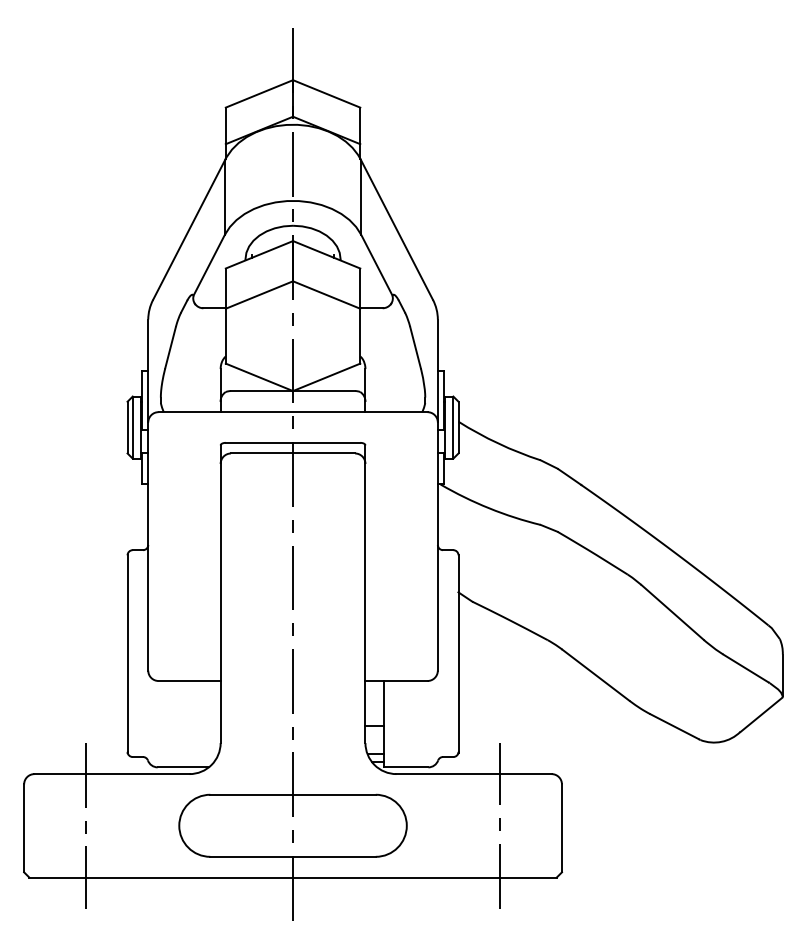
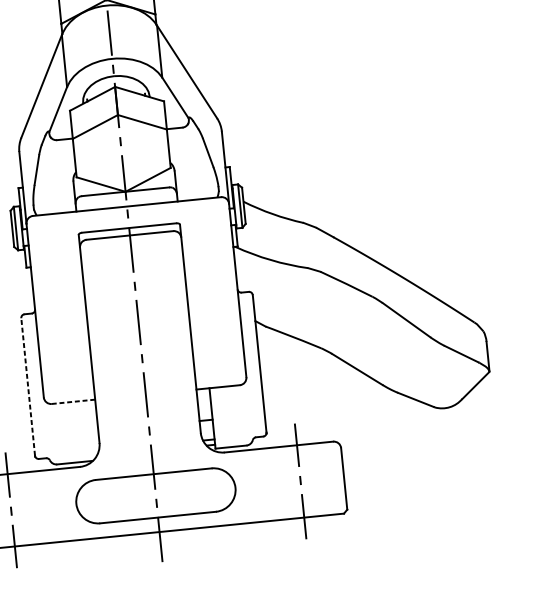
line: (127, 653) -> (28, 386), solid -> dashed
line: (190, 681) -> (74, 402), solid -> dashed

